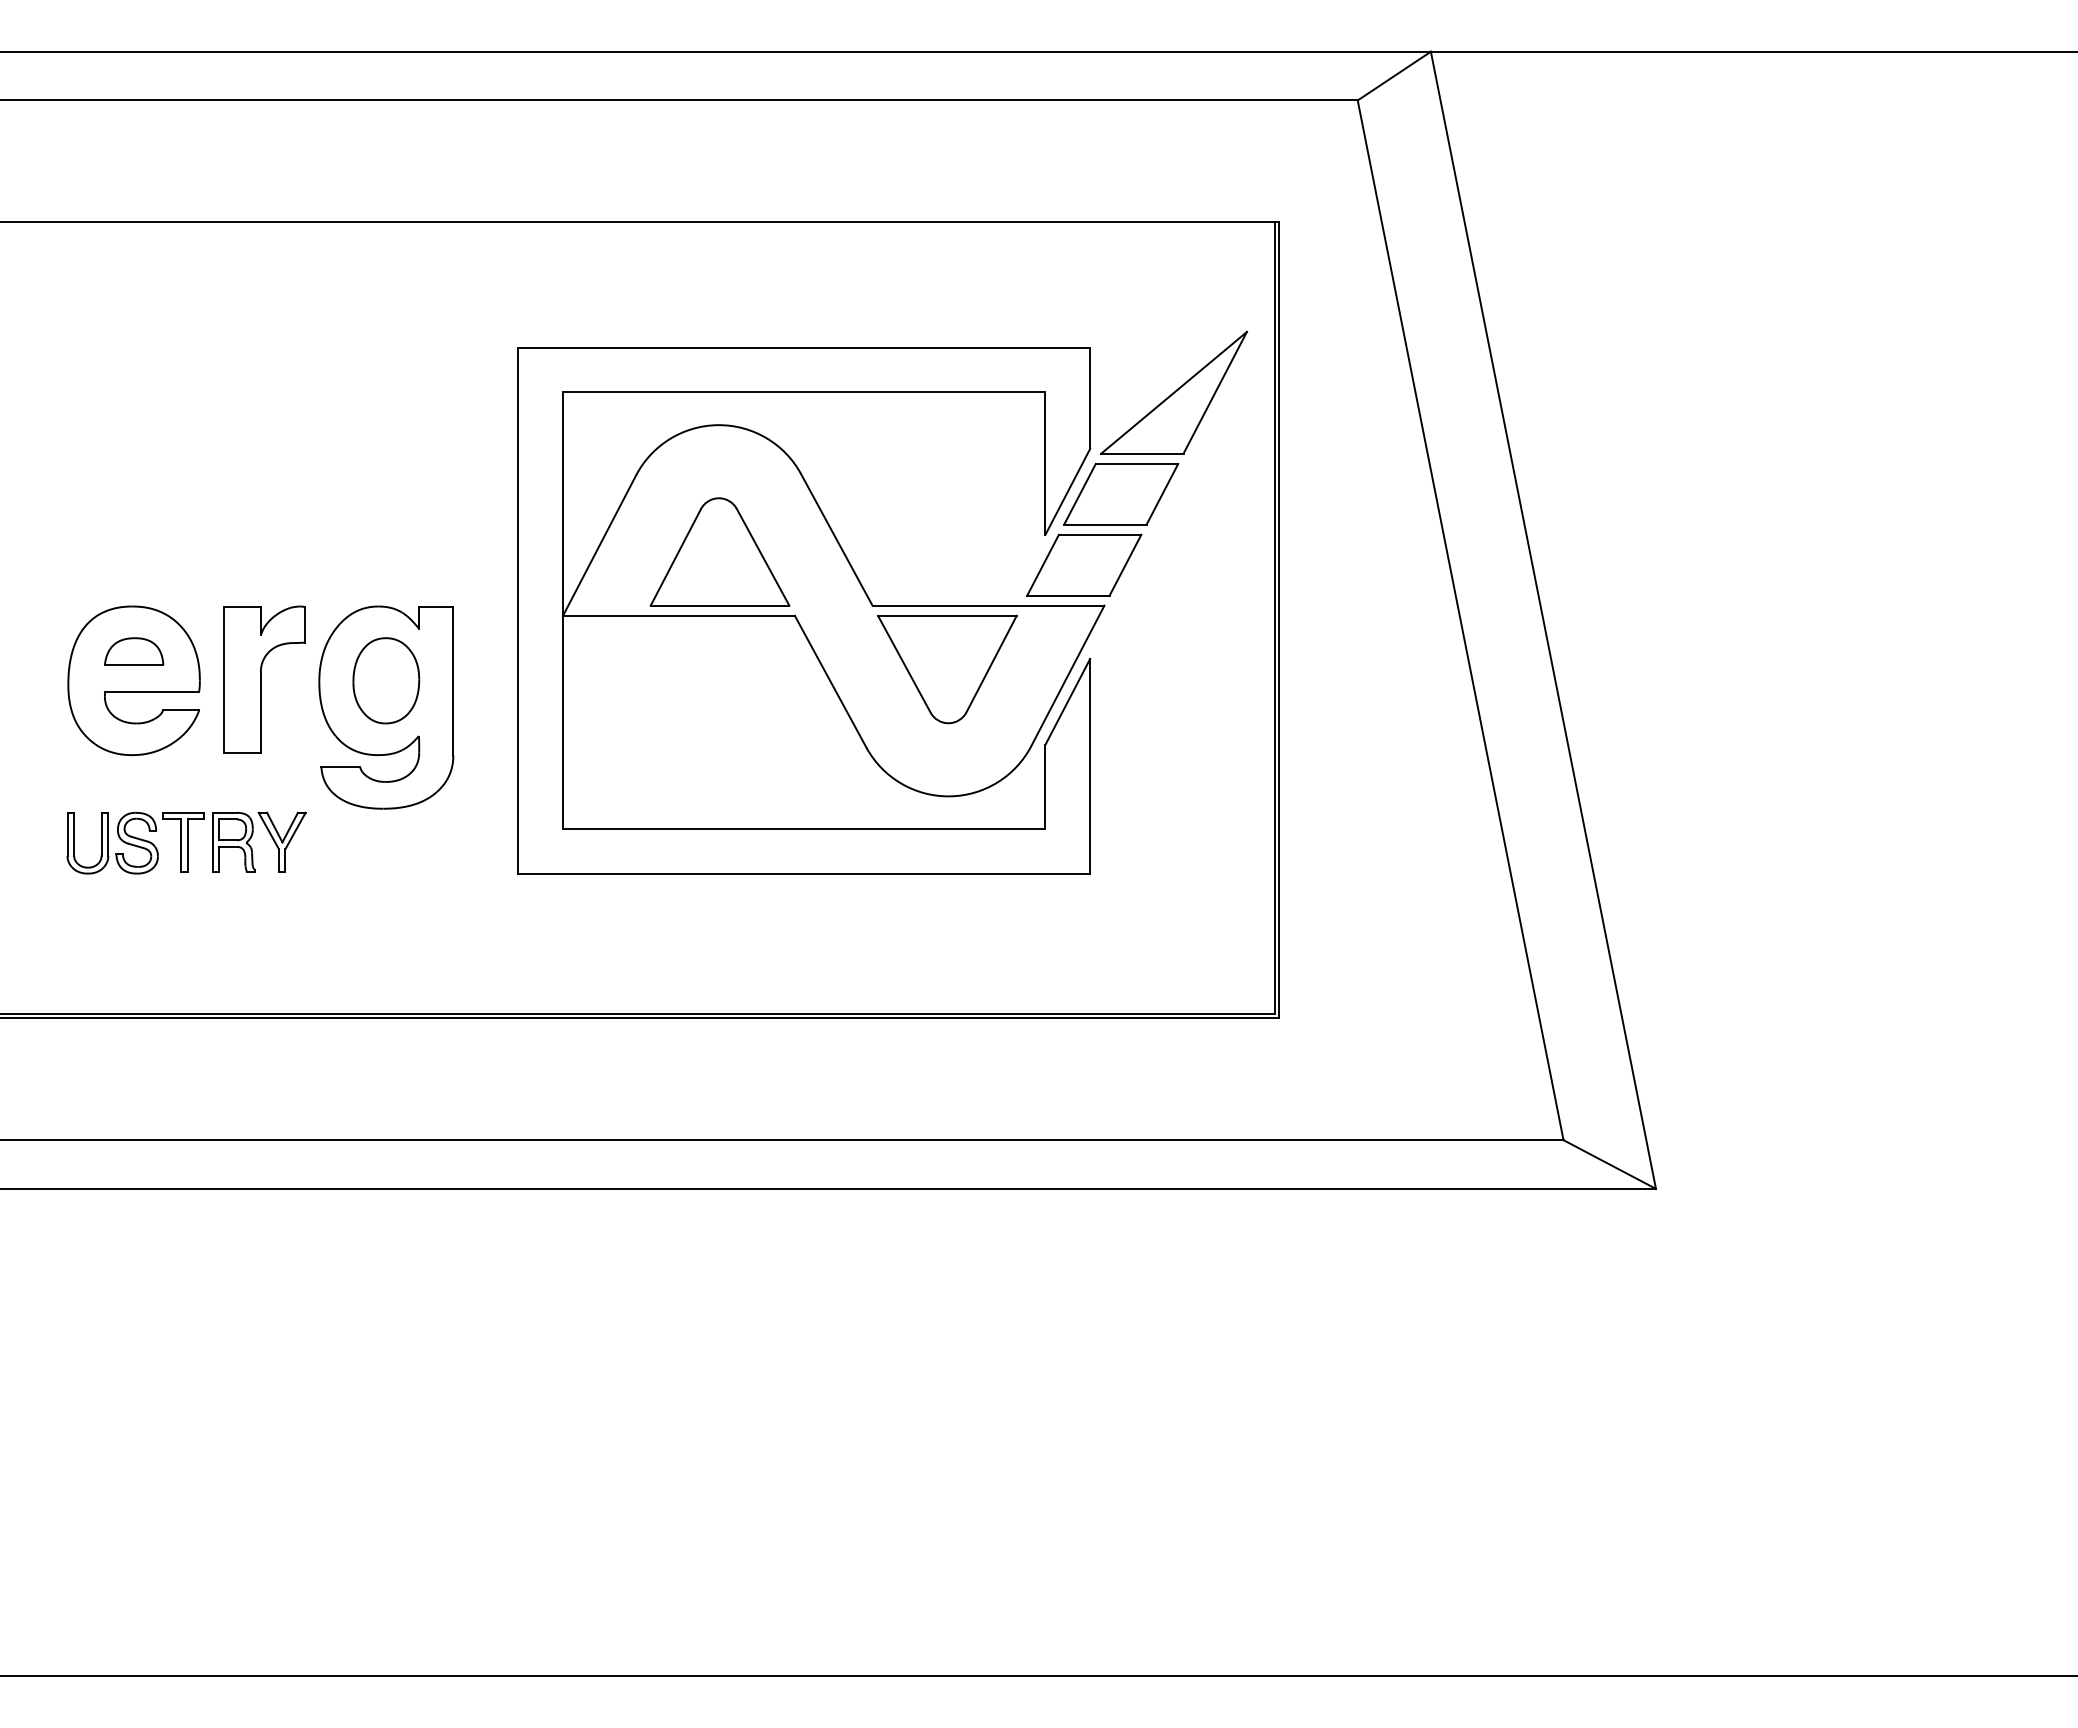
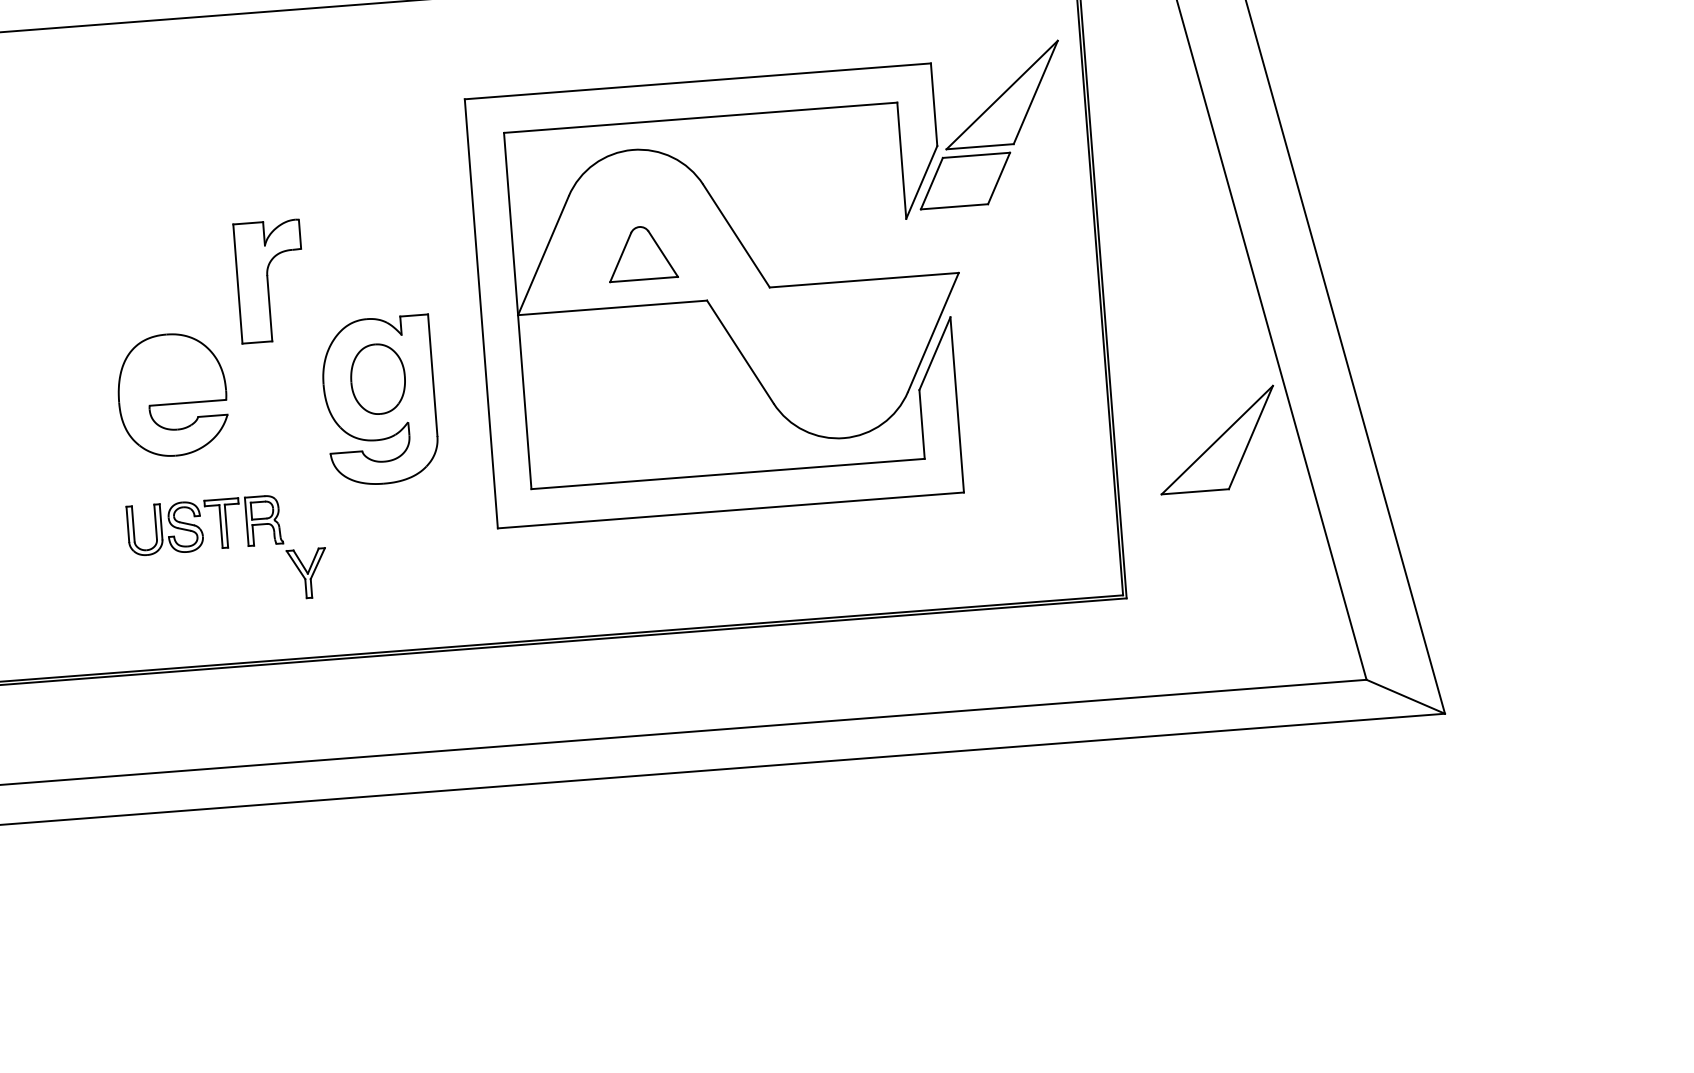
part: (719, 551) -> (641, 252), size x0.6
part: (1084, 564) -> (939, 240), removed
part: (134, 651) -> (170, 371), removed
part: (947, 669) -> (834, 334), removed
part: (264, 679) -> (270, 281), moved
part: (1403, 833) -> (1216, 439), added
part: (281, 841) -> (307, 573), moved

